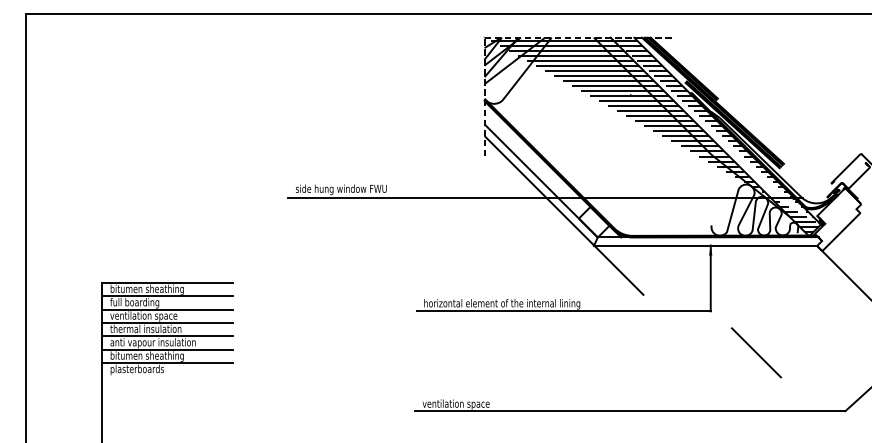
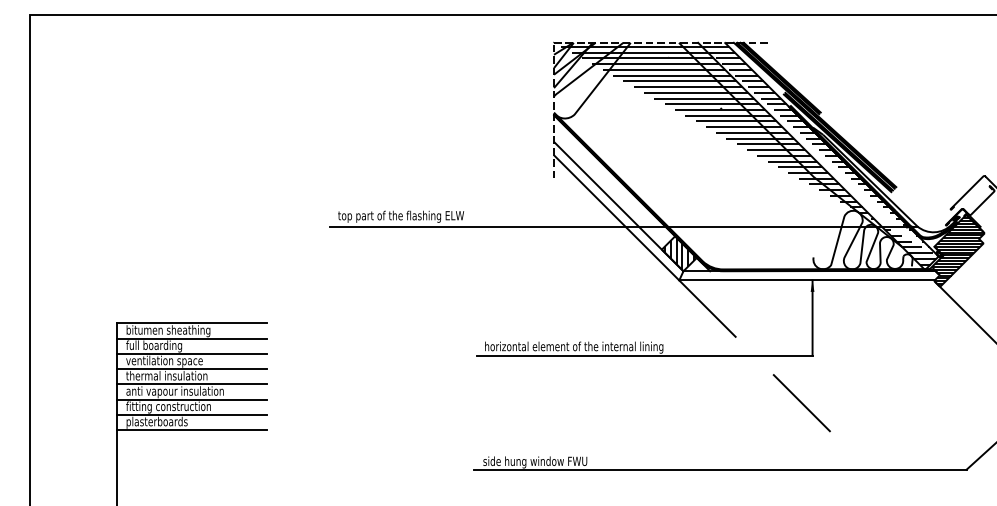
text: (351, 189) -> (401, 216), side hung window FWU -> top part of the flashing ELW
hatch: (837, 218) -> (957, 249), added
hatch: (594, 221) -> (679, 253), added
line: (756, 353) -> (801, 403), moved
text: (147, 356) -> (168, 407), bitumen sheathing -> fitting construction
line: (167, 376) -> (191, 430), added
text: (468, 404) -> (535, 462), ventilation space -> side hung window FWU

